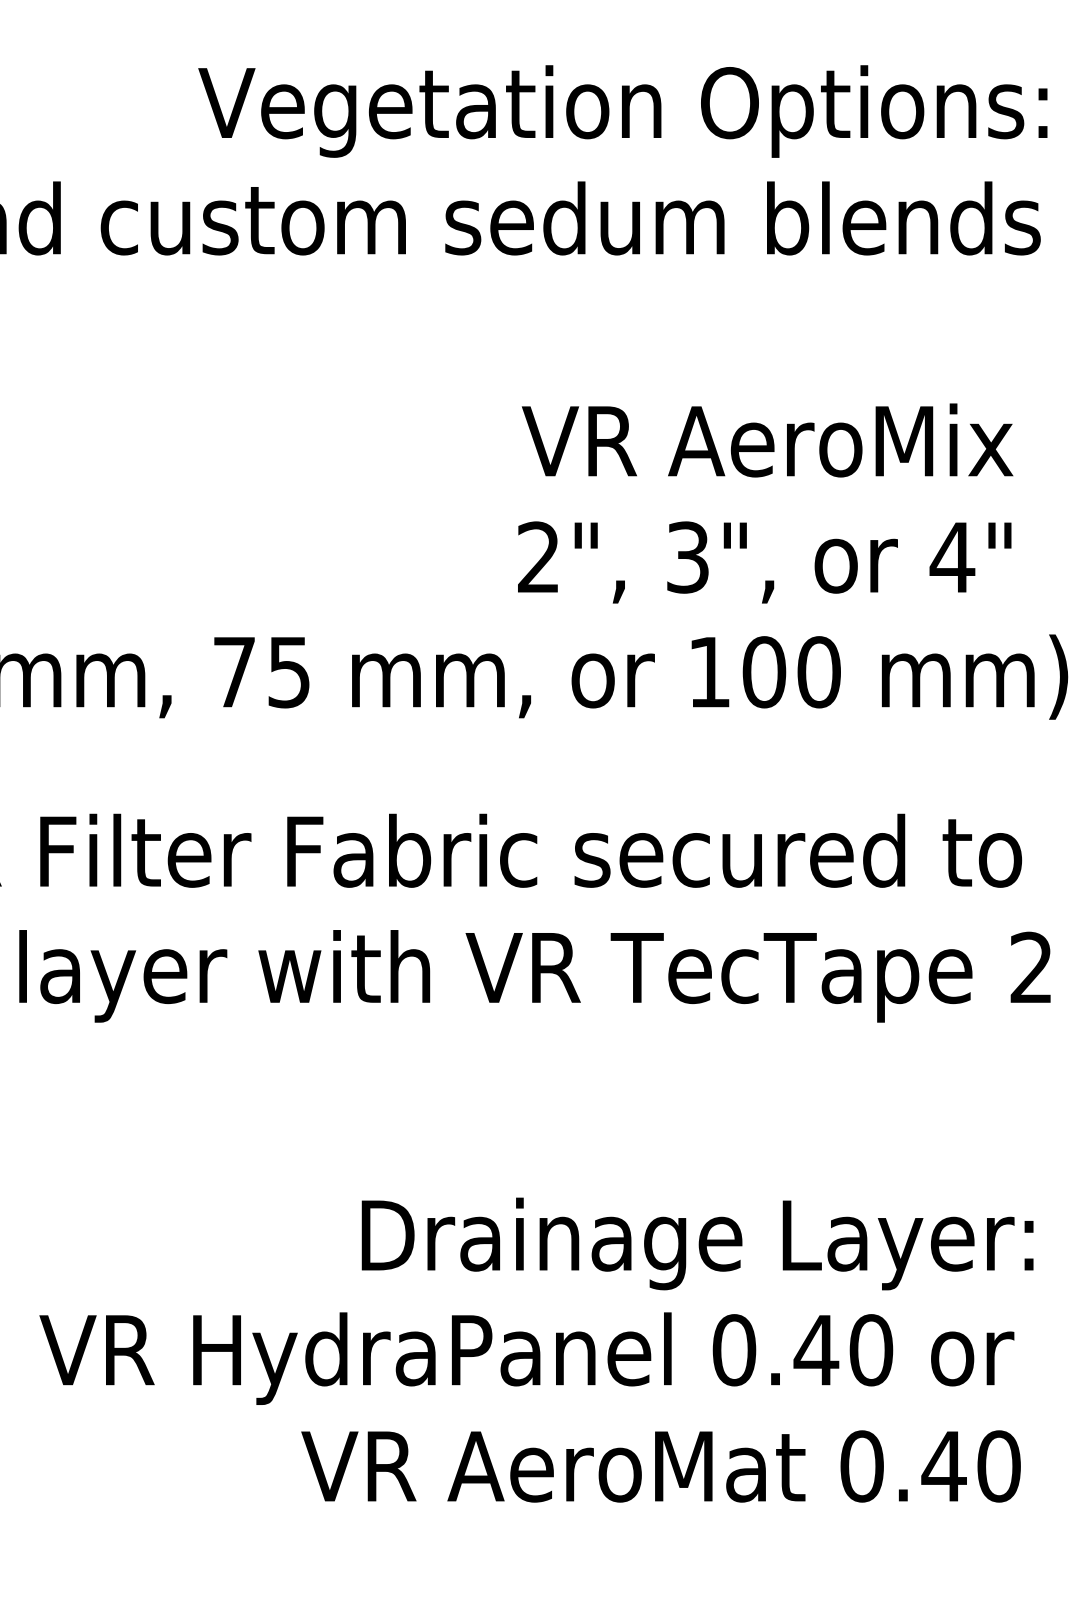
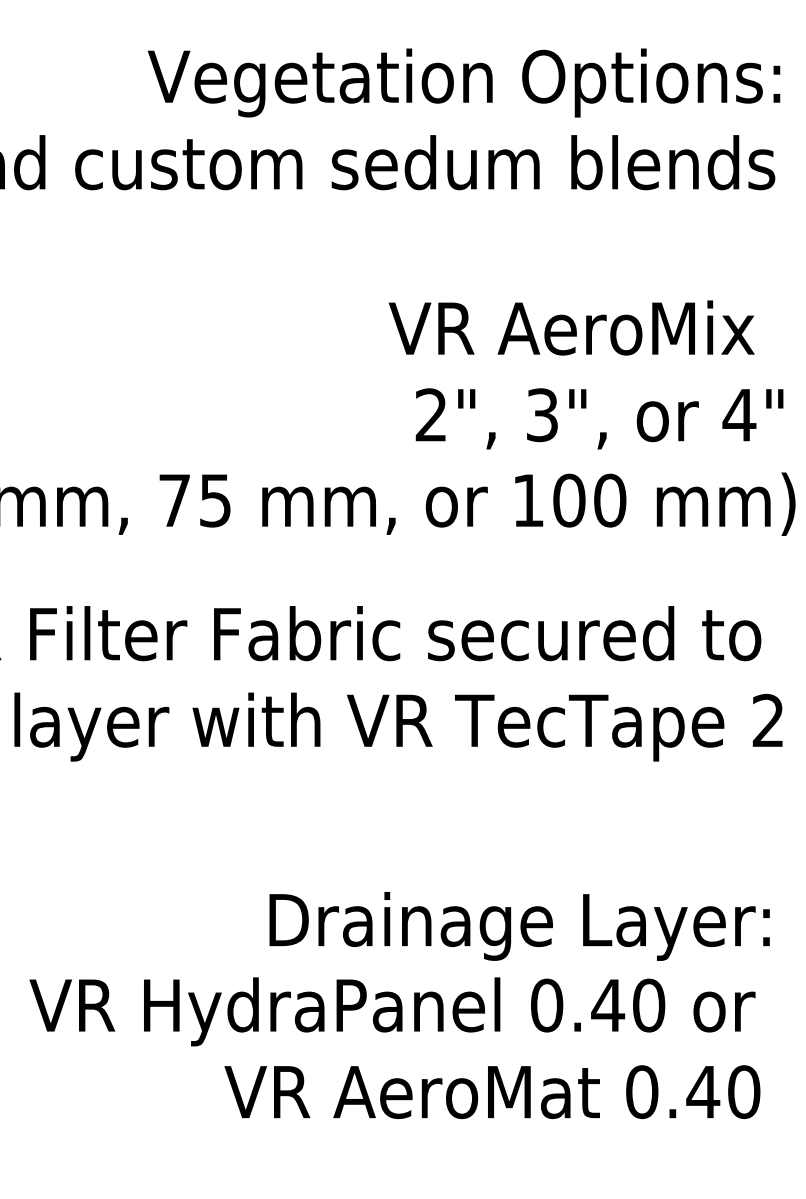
text: (764, 561) -> (599, 418), moved

